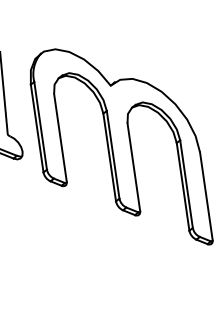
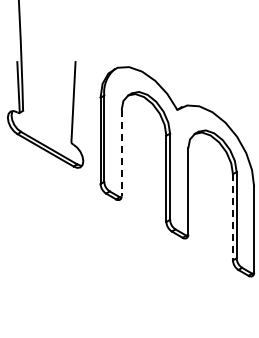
line: (60, 138) -> (121, 153), solid -> dashed
line: (182, 187) -> (232, 217), solid -> dashed

